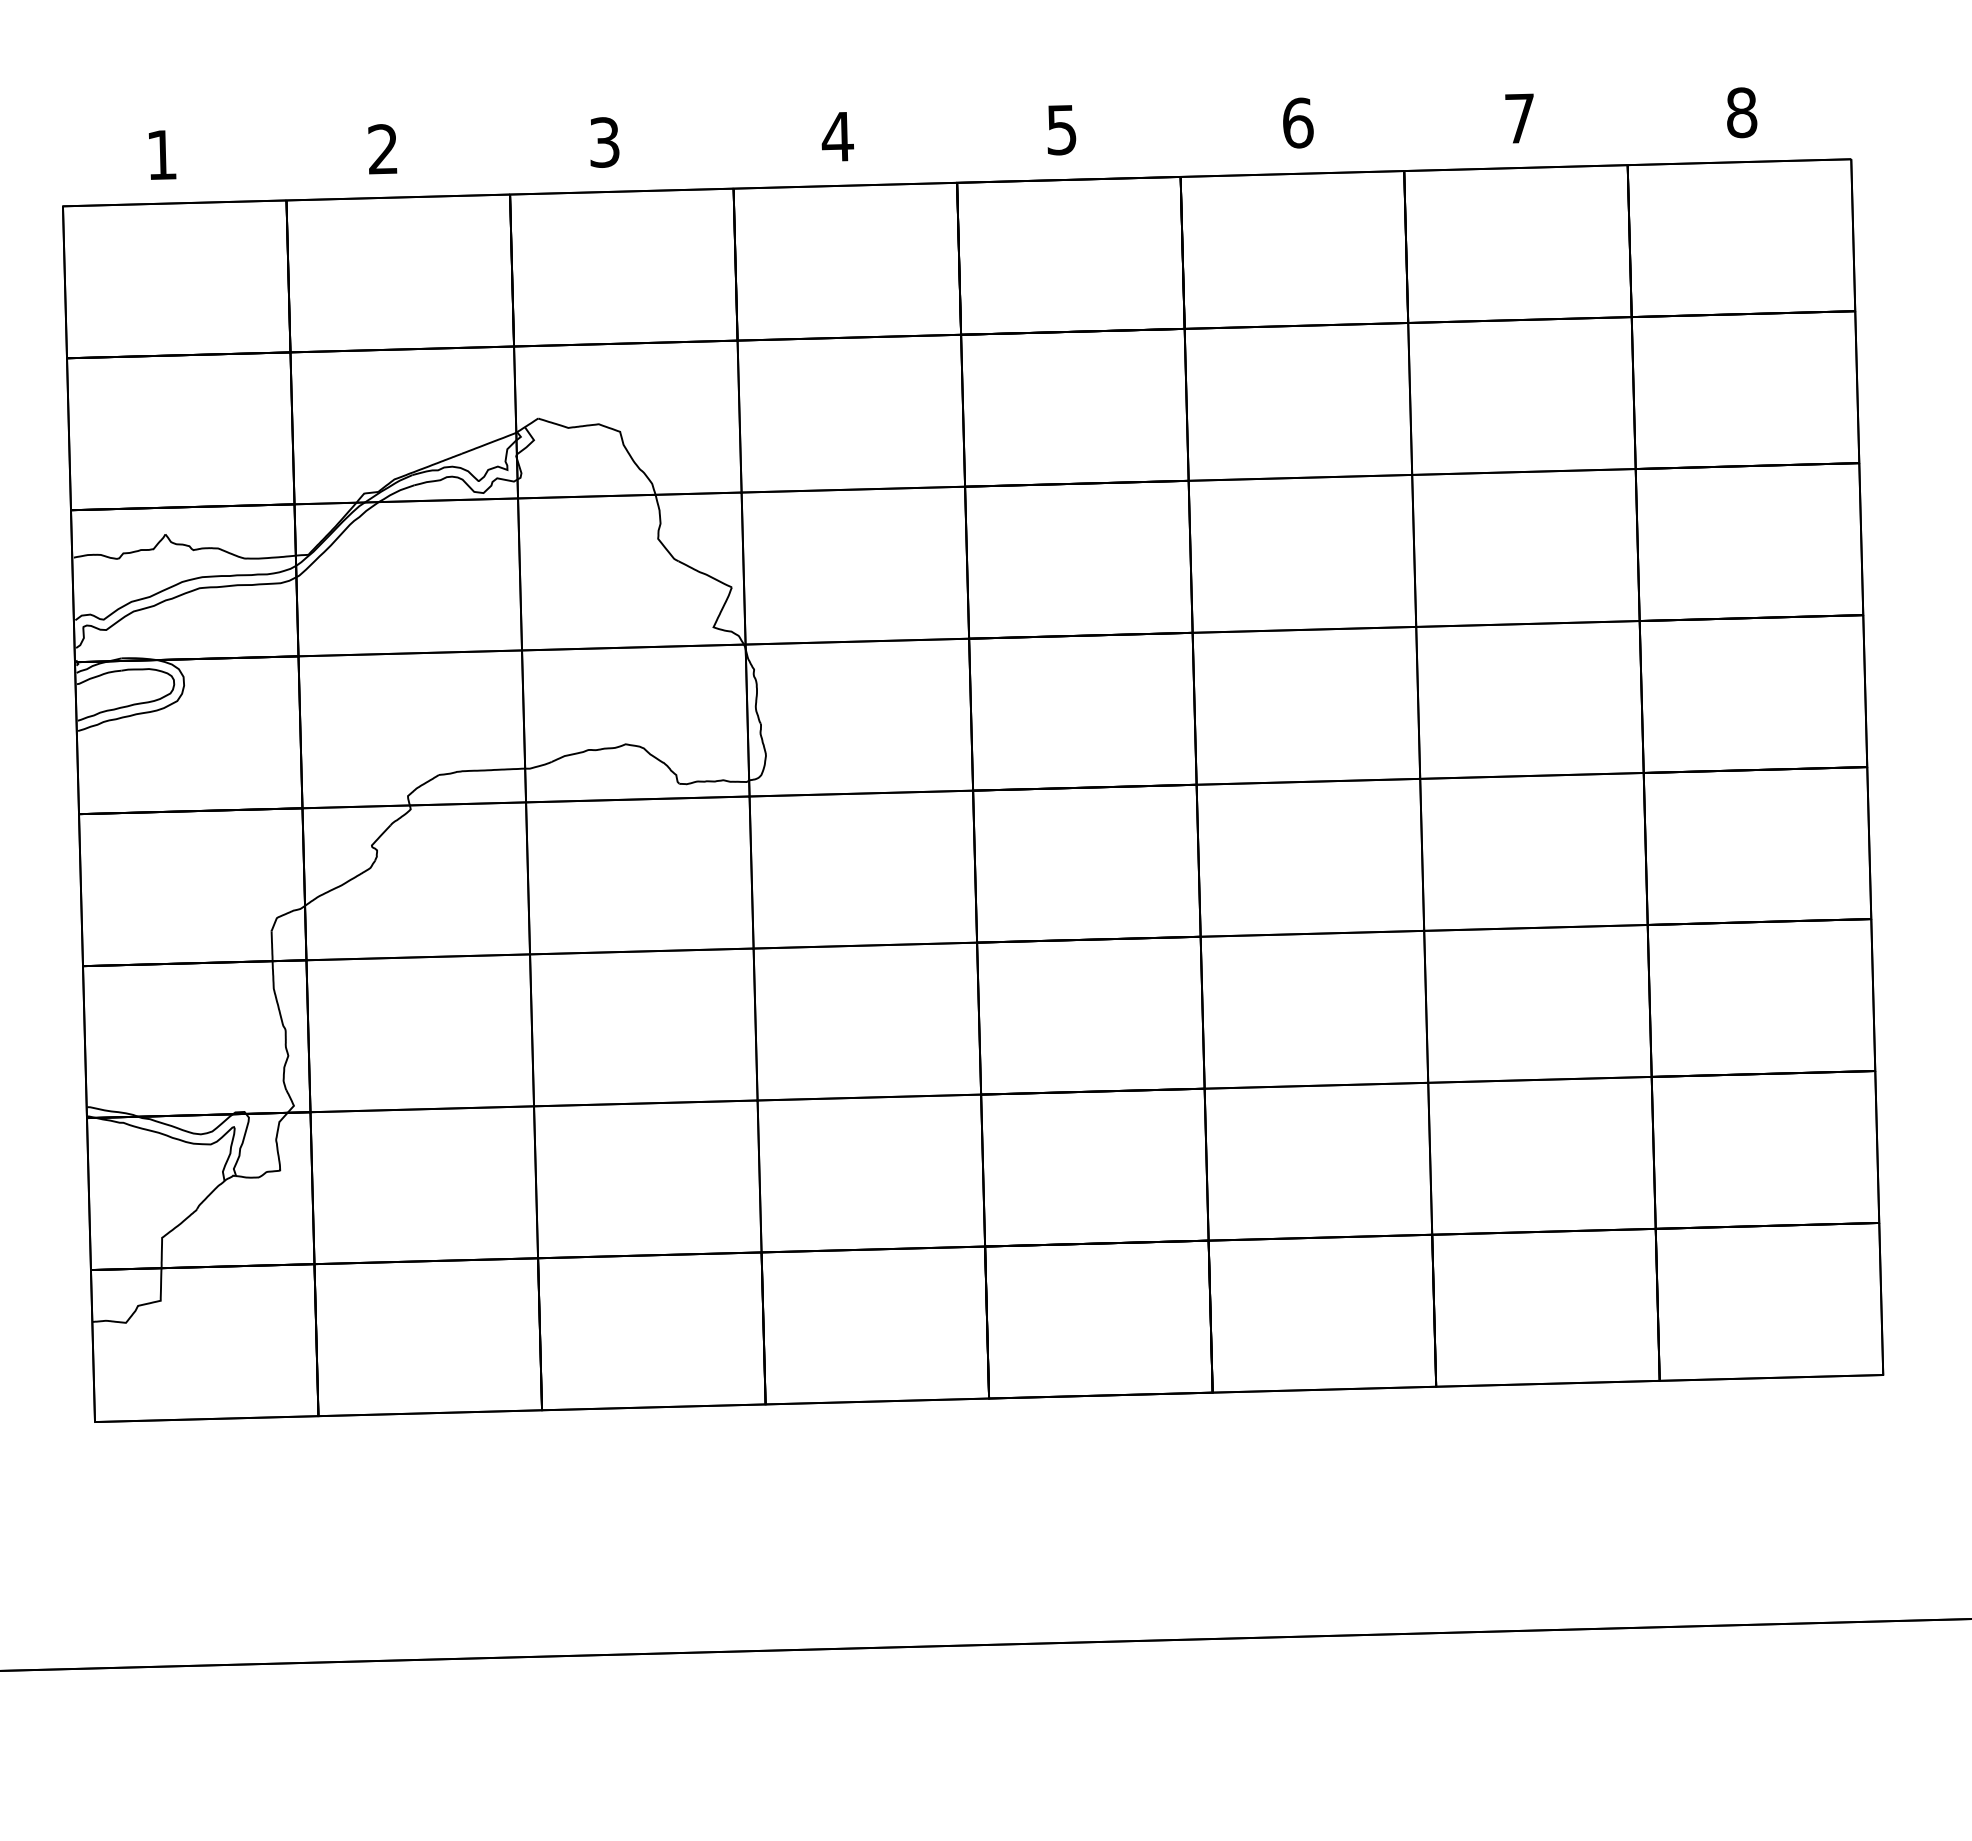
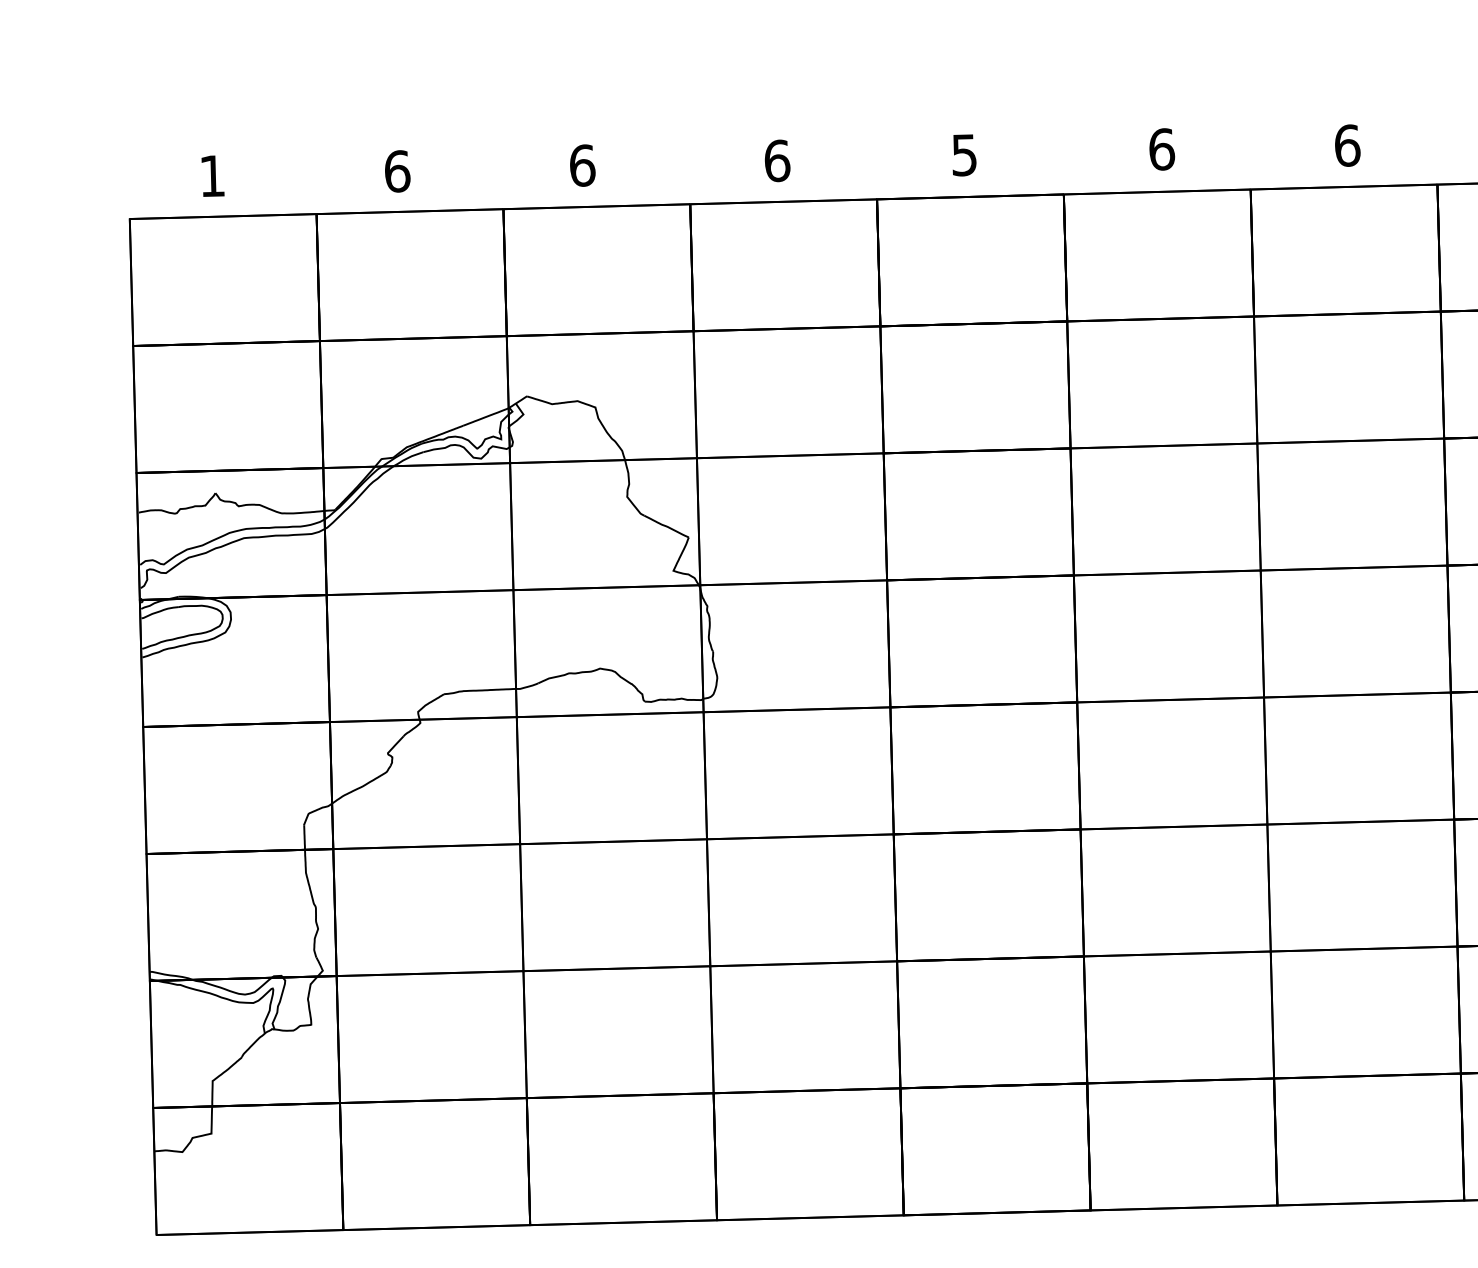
text: (1520, 118) -> (1347, 145), 7 -> 6
text: (837, 136) -> (777, 160), 4 -> 6
text: (604, 142) -> (582, 165), 3 -> 6
text: (383, 149) -> (397, 171), 2 -> 6

